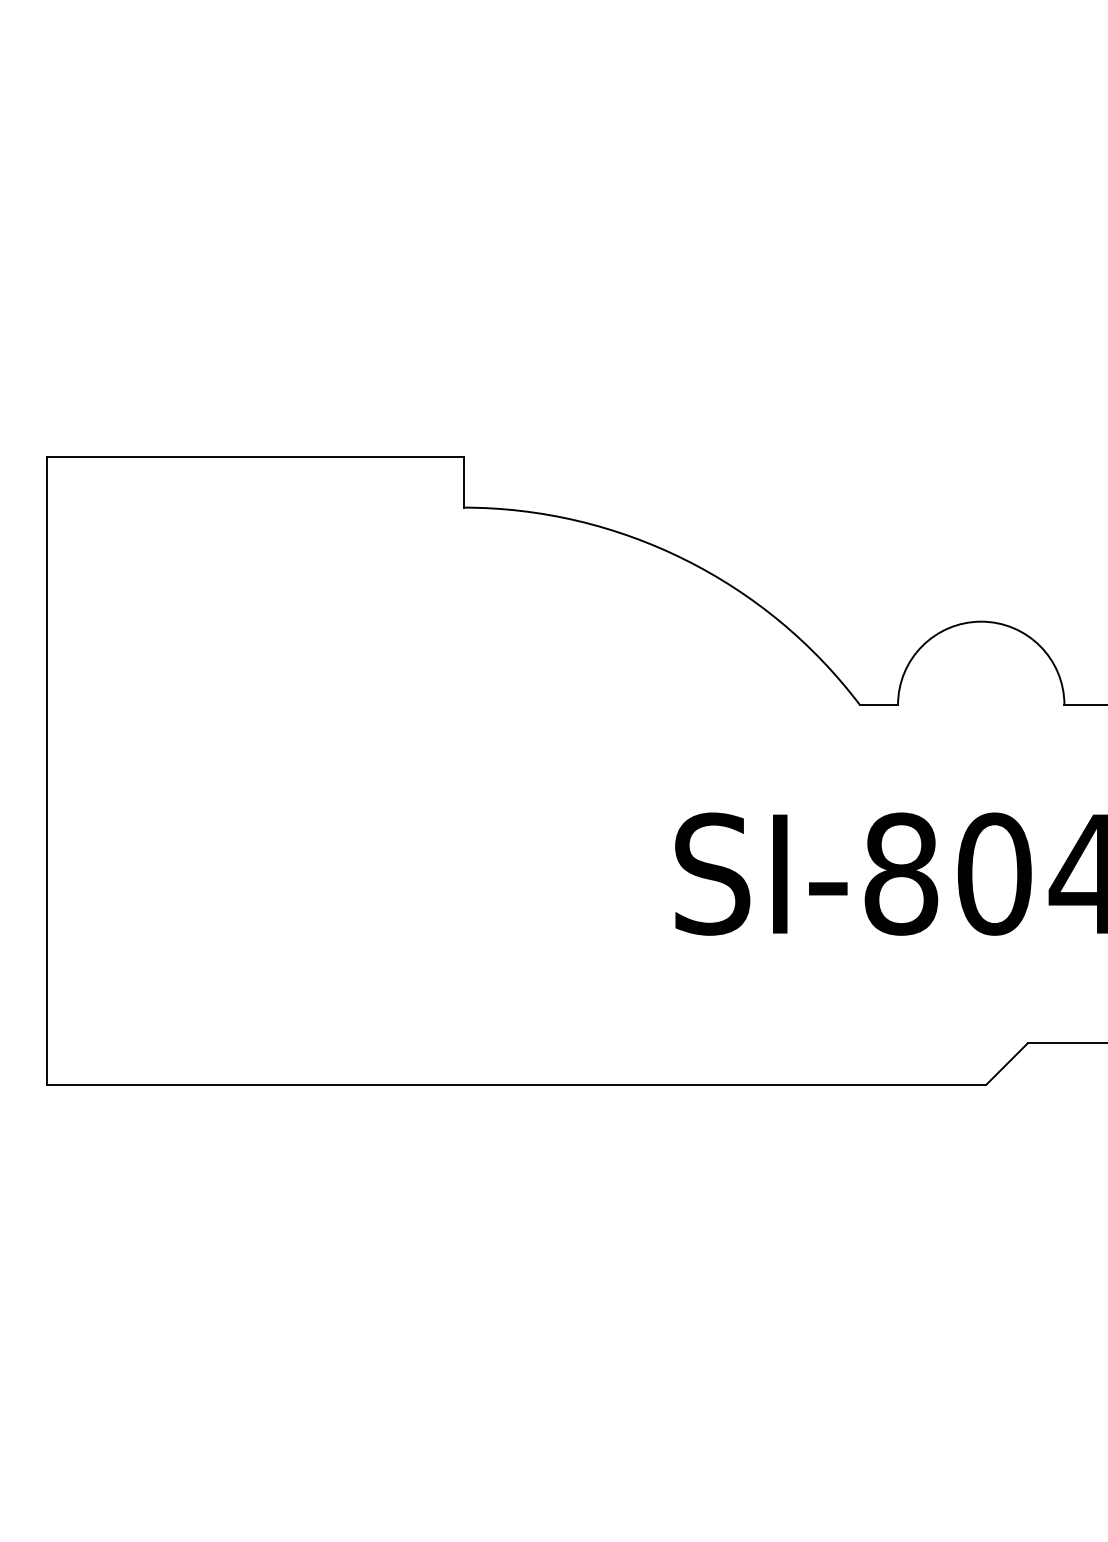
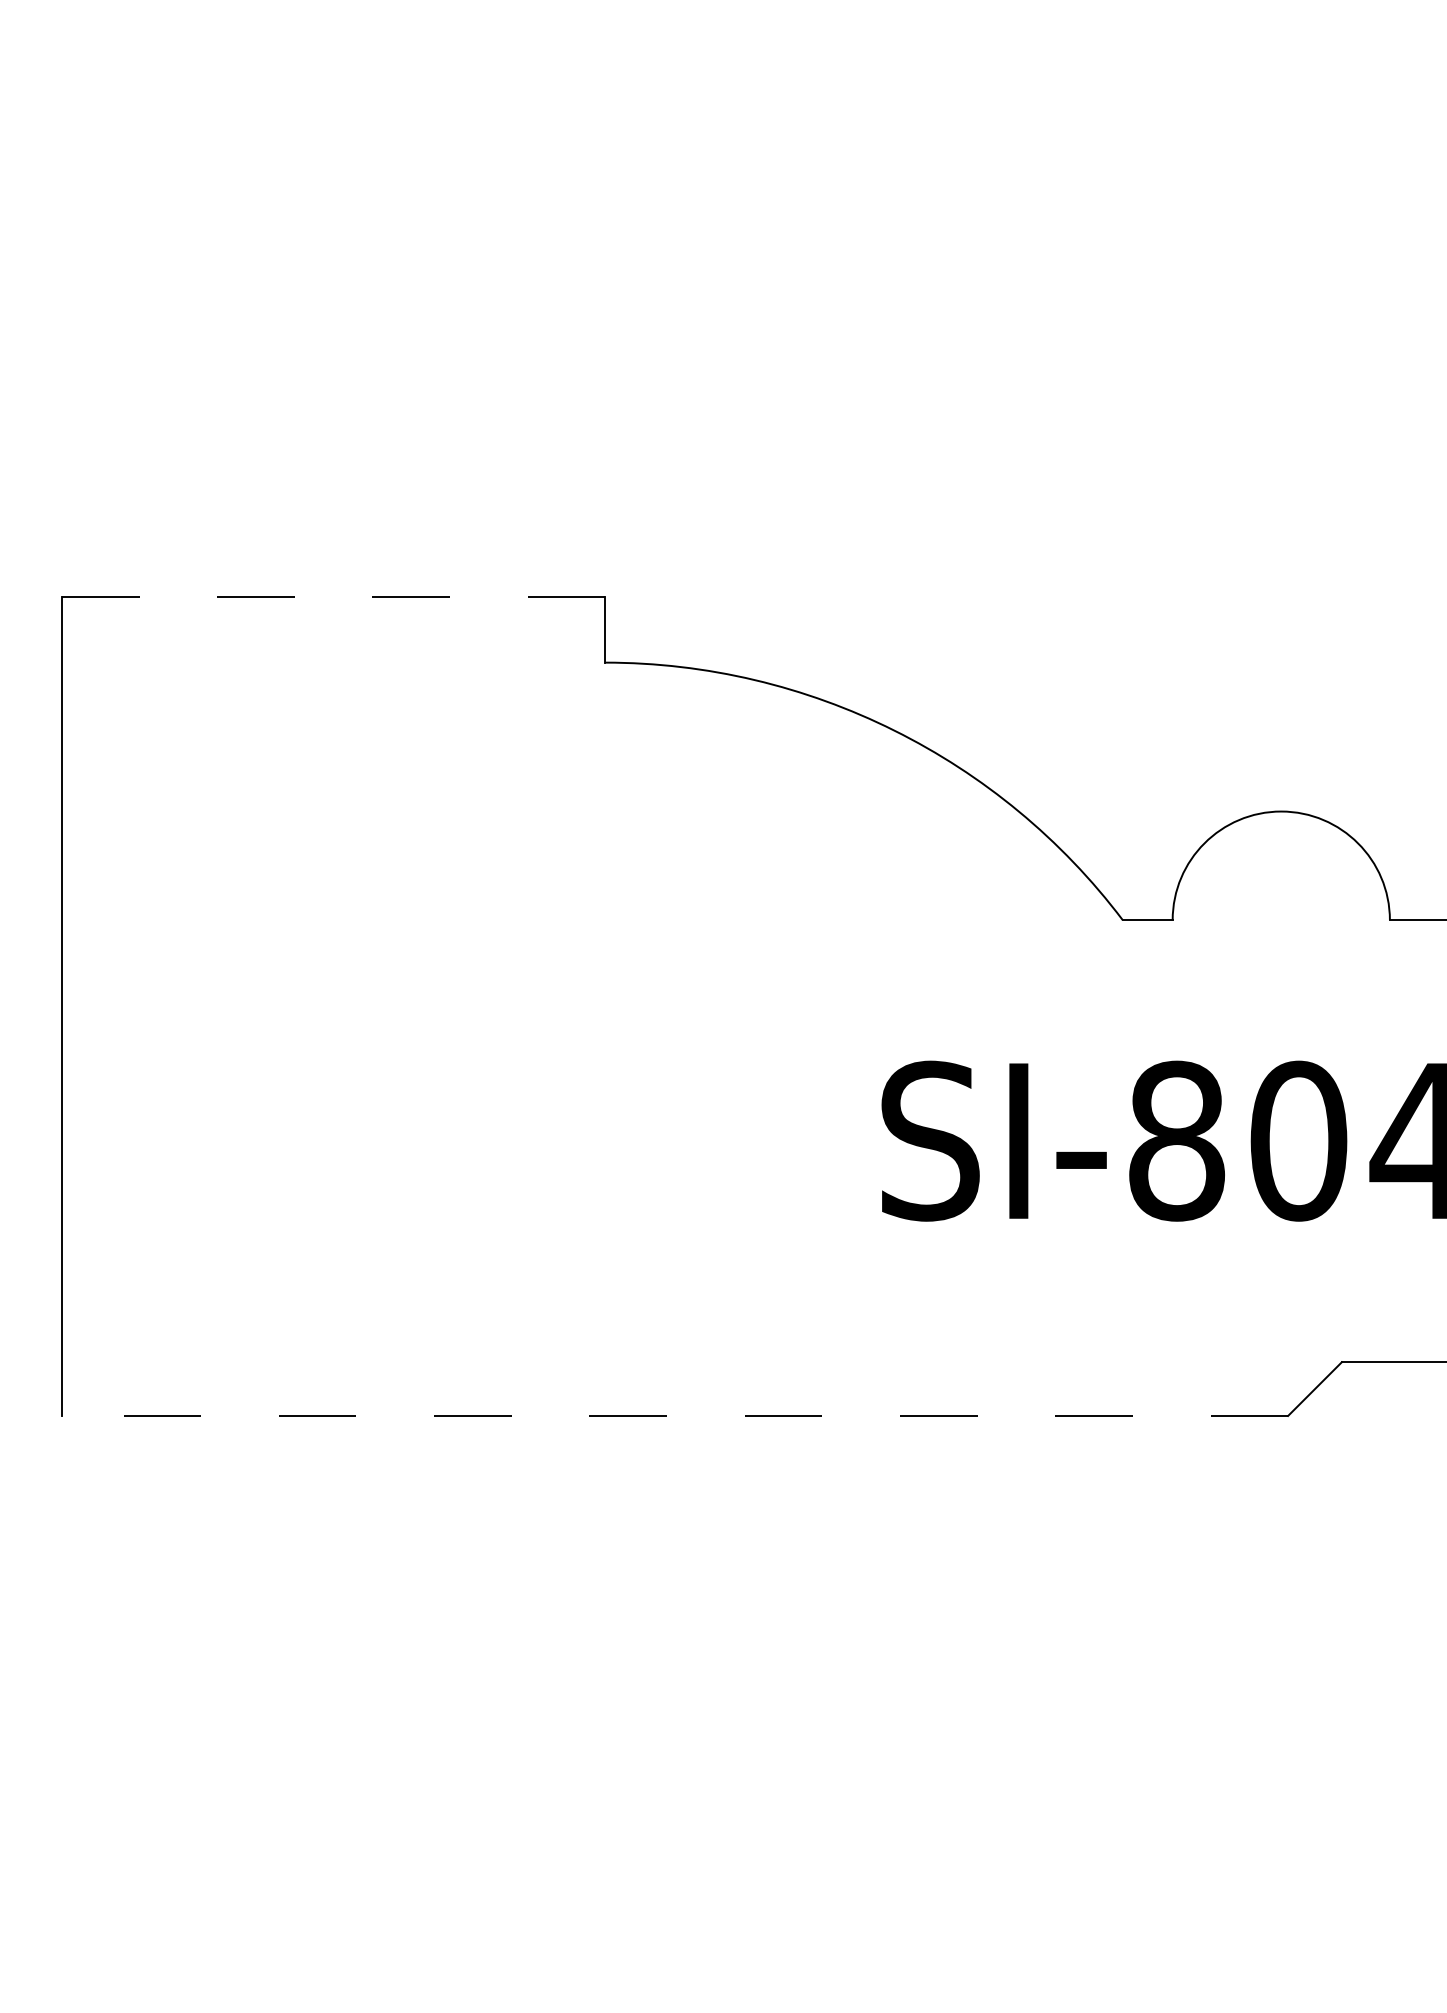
line: (255, 457) -> (333, 597), solid -> dashed
line: (516, 1084) -> (674, 1415), solid -> dashed

